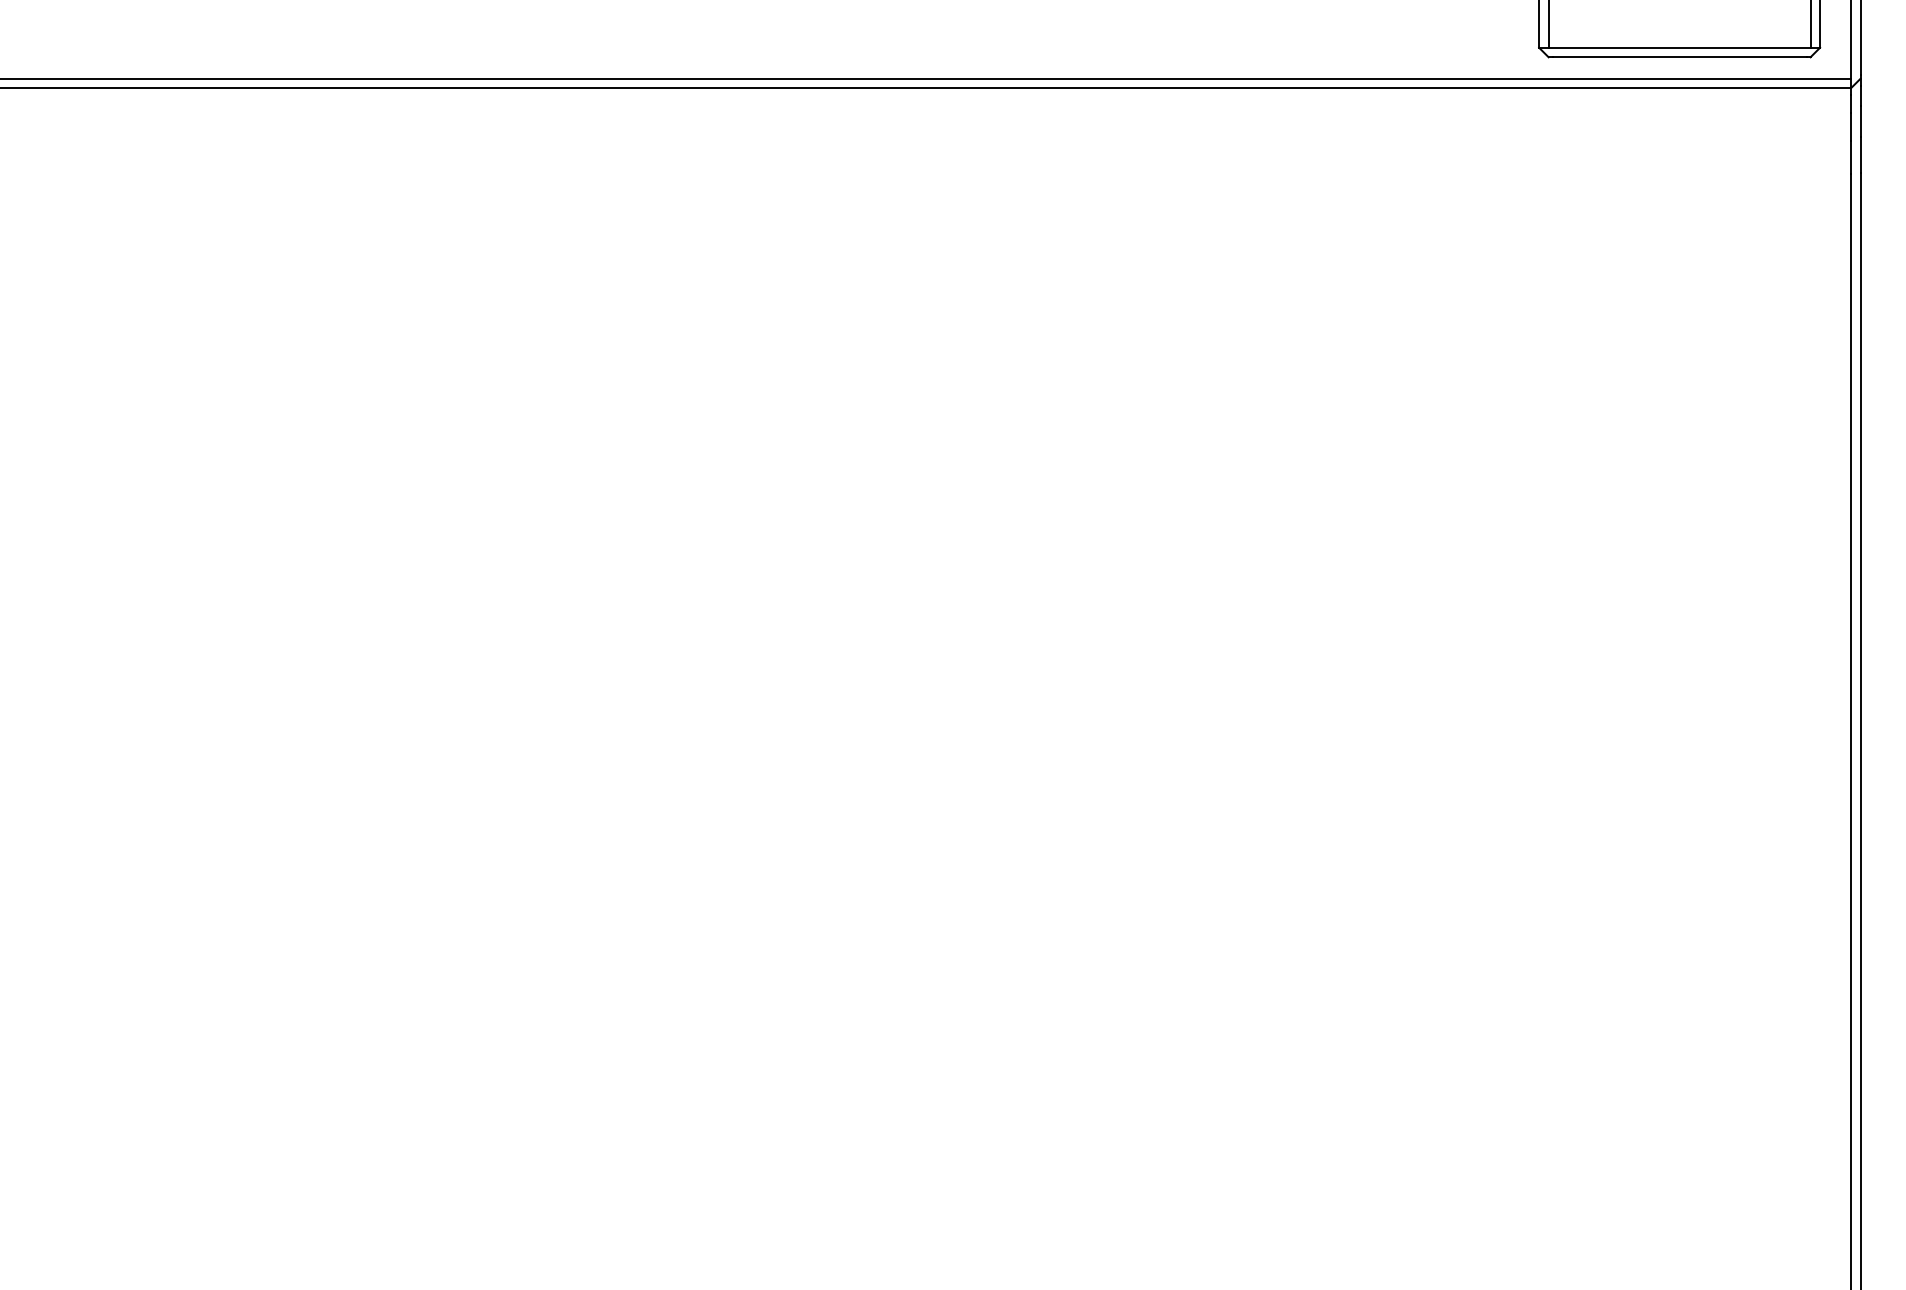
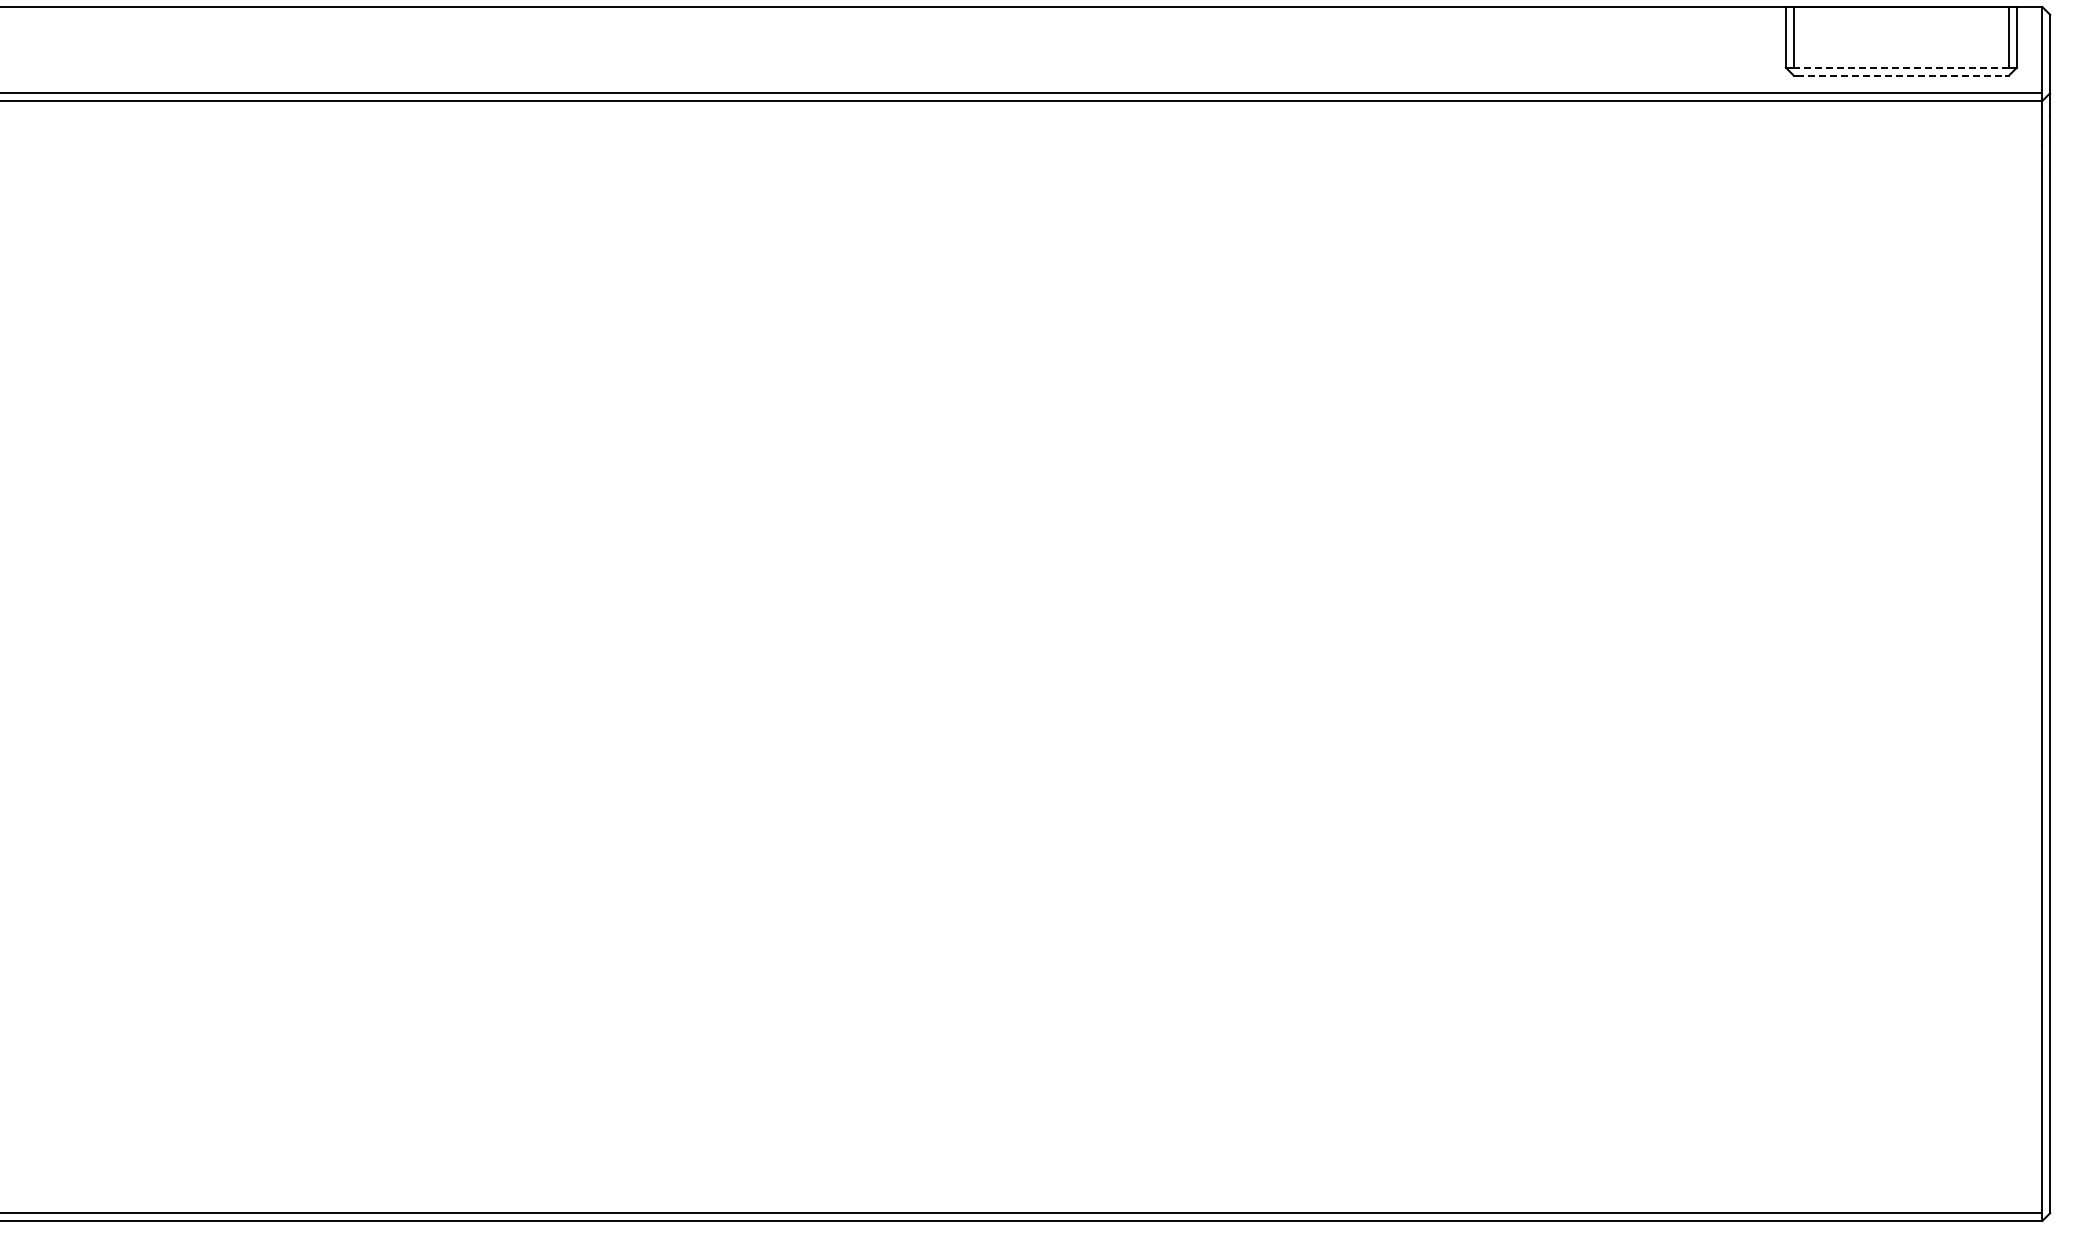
line: (1679, 47) -> (1901, 67), solid -> dashed
line: (1679, 57) -> (1901, 75), solid -> dashed

